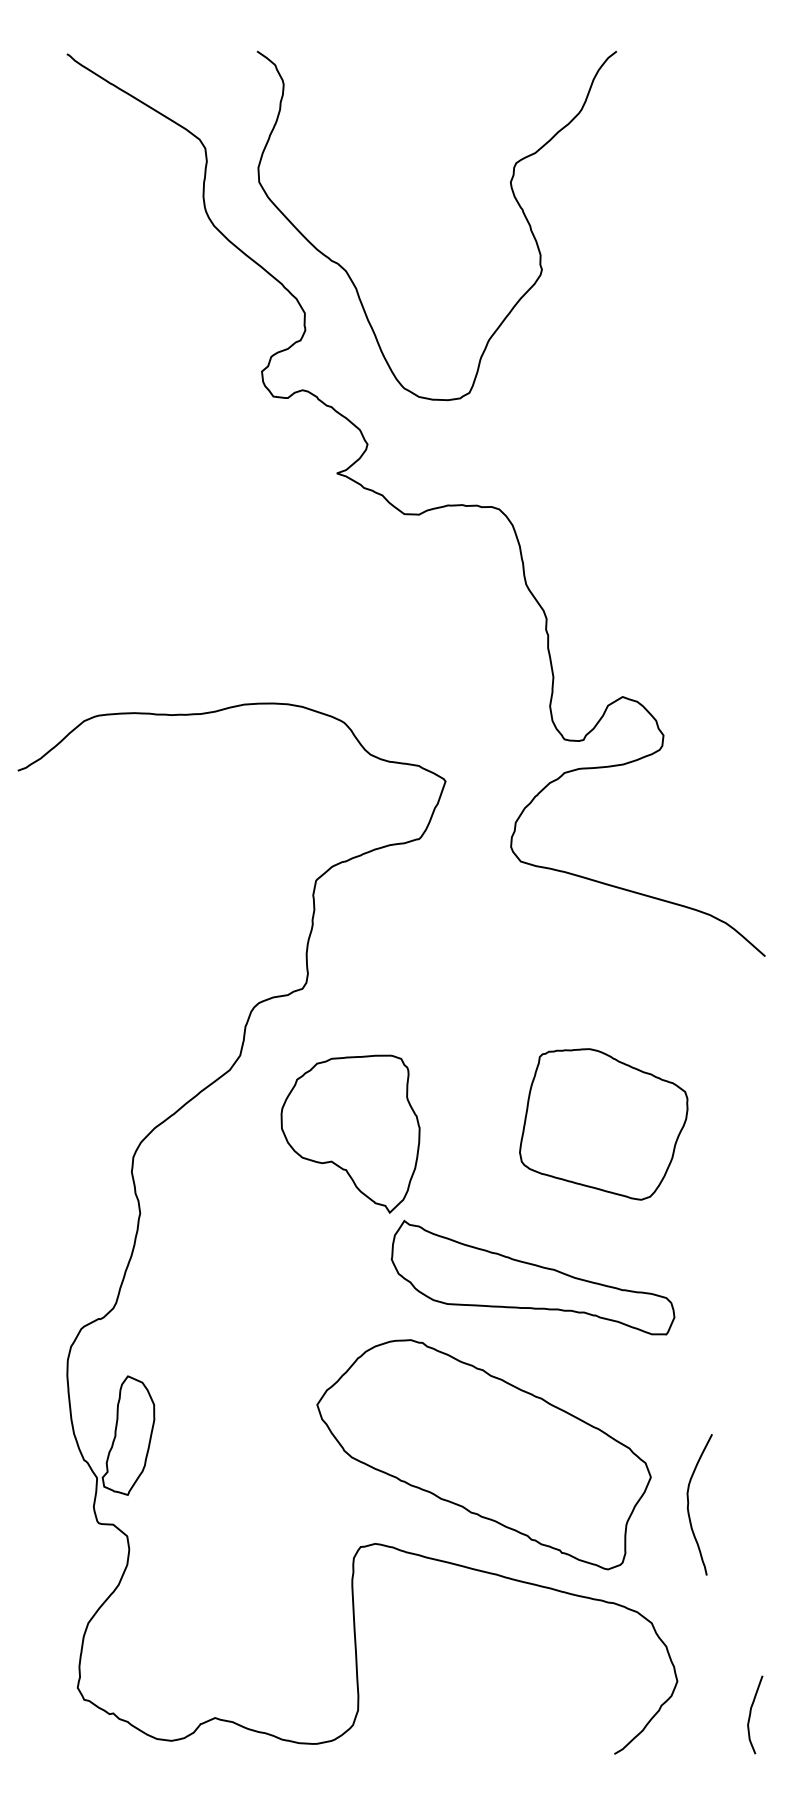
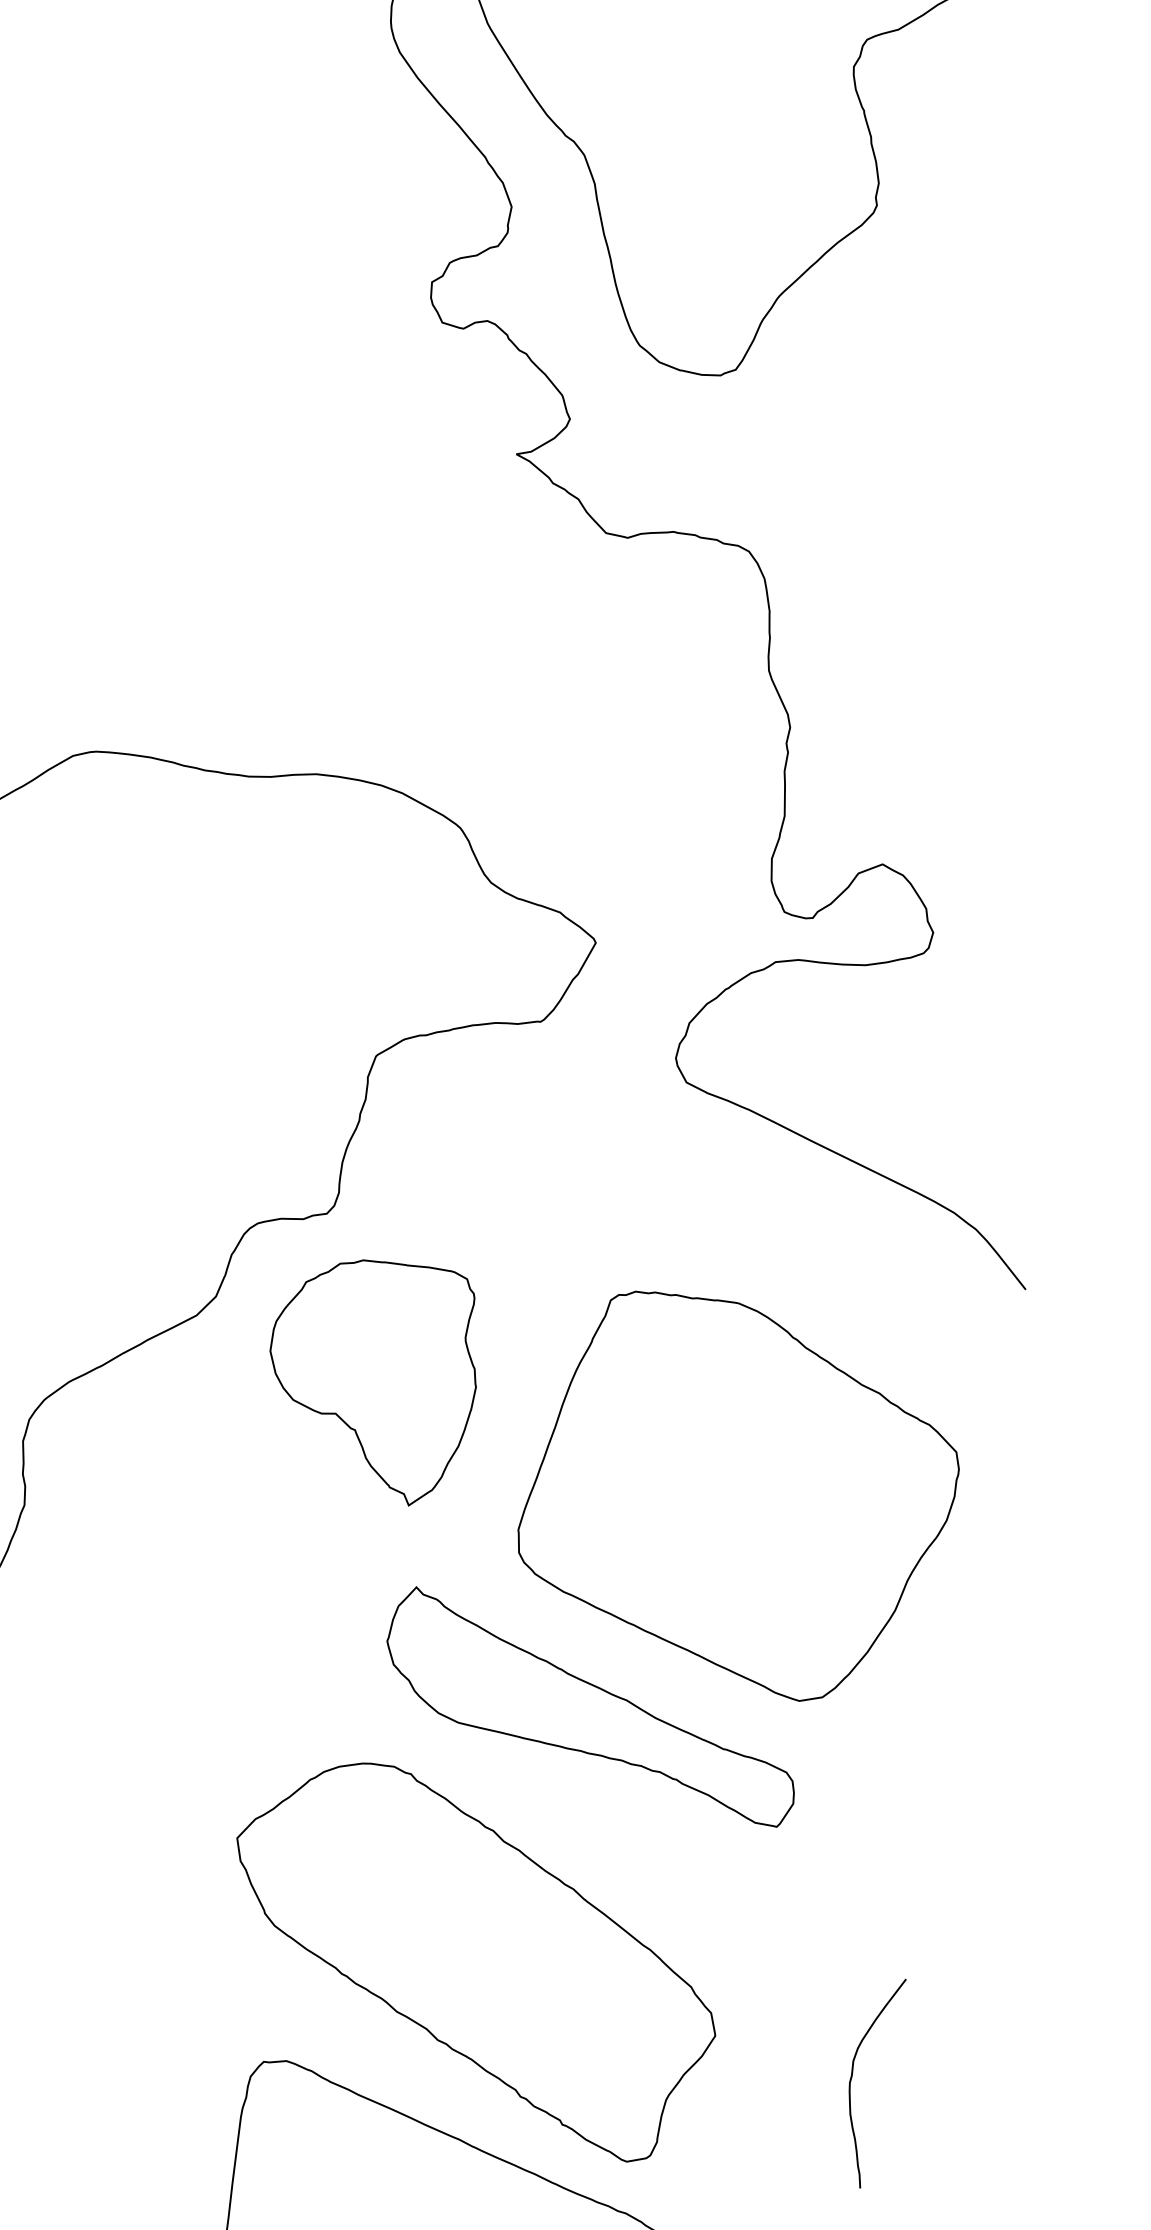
part: (603, 1124) -> (739, 1496), size x1.67
part: (350, 1133) -> (371, 1376), moved
curve: (689, 1503) -> (853, 2076), moved

